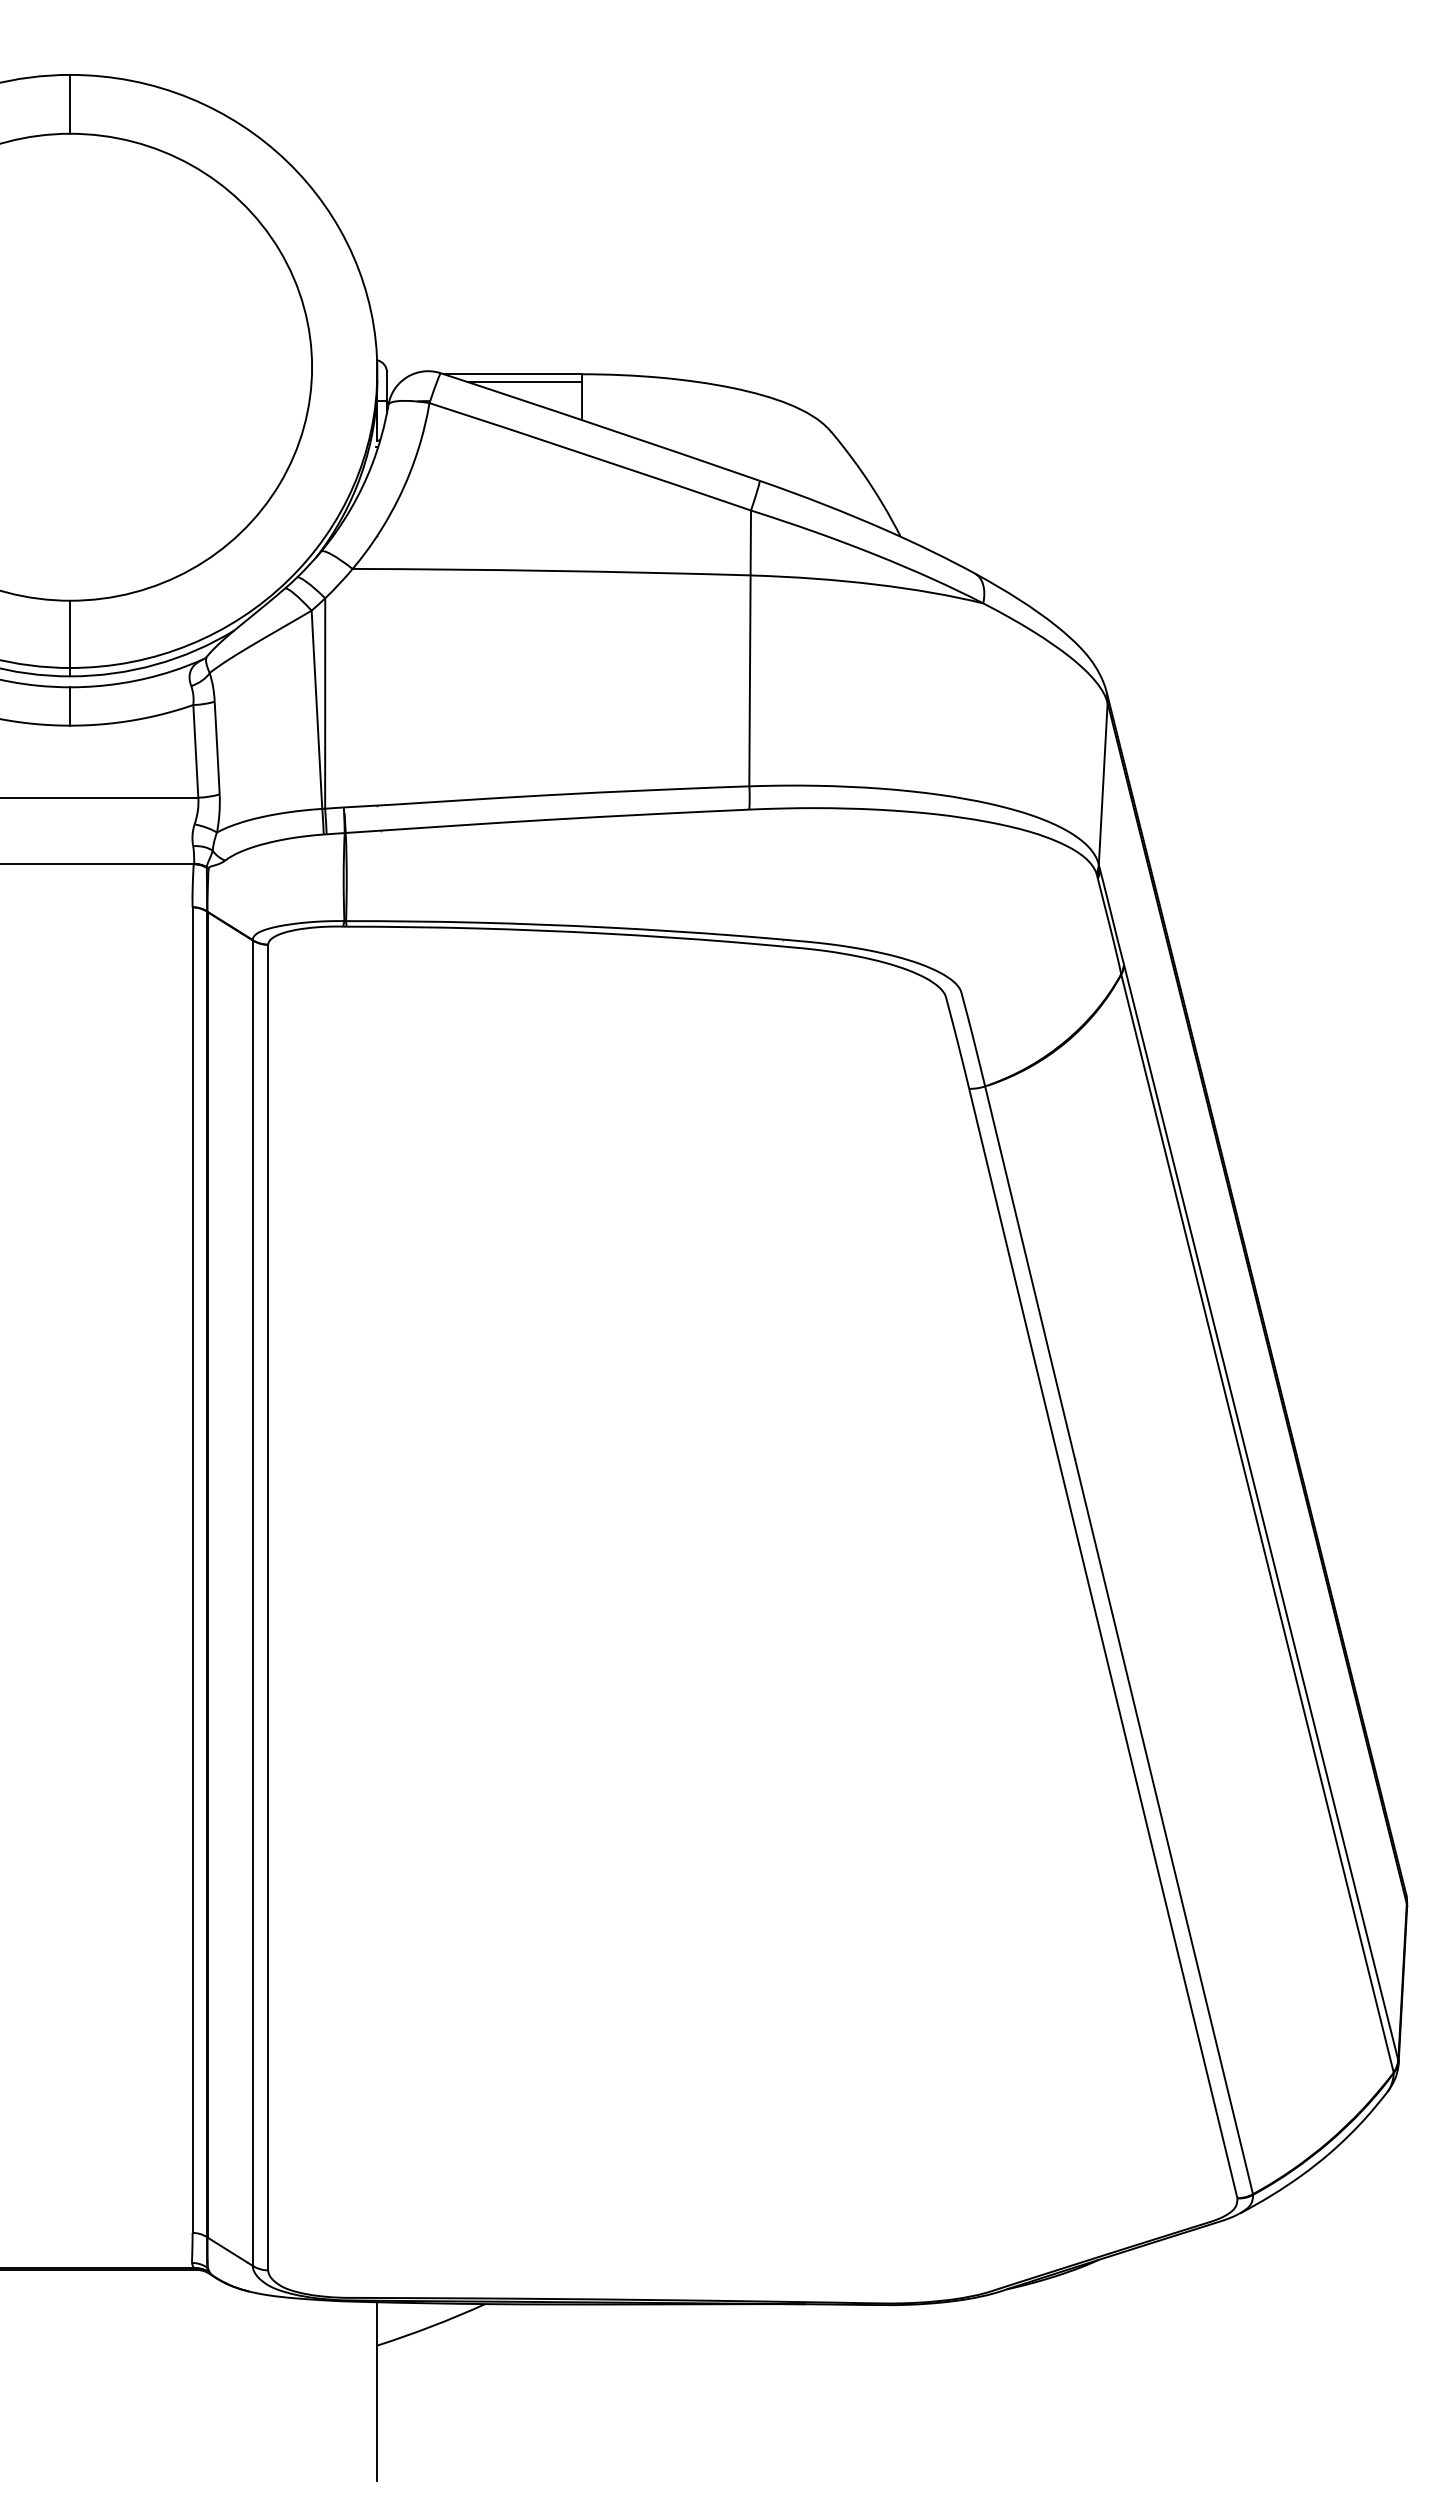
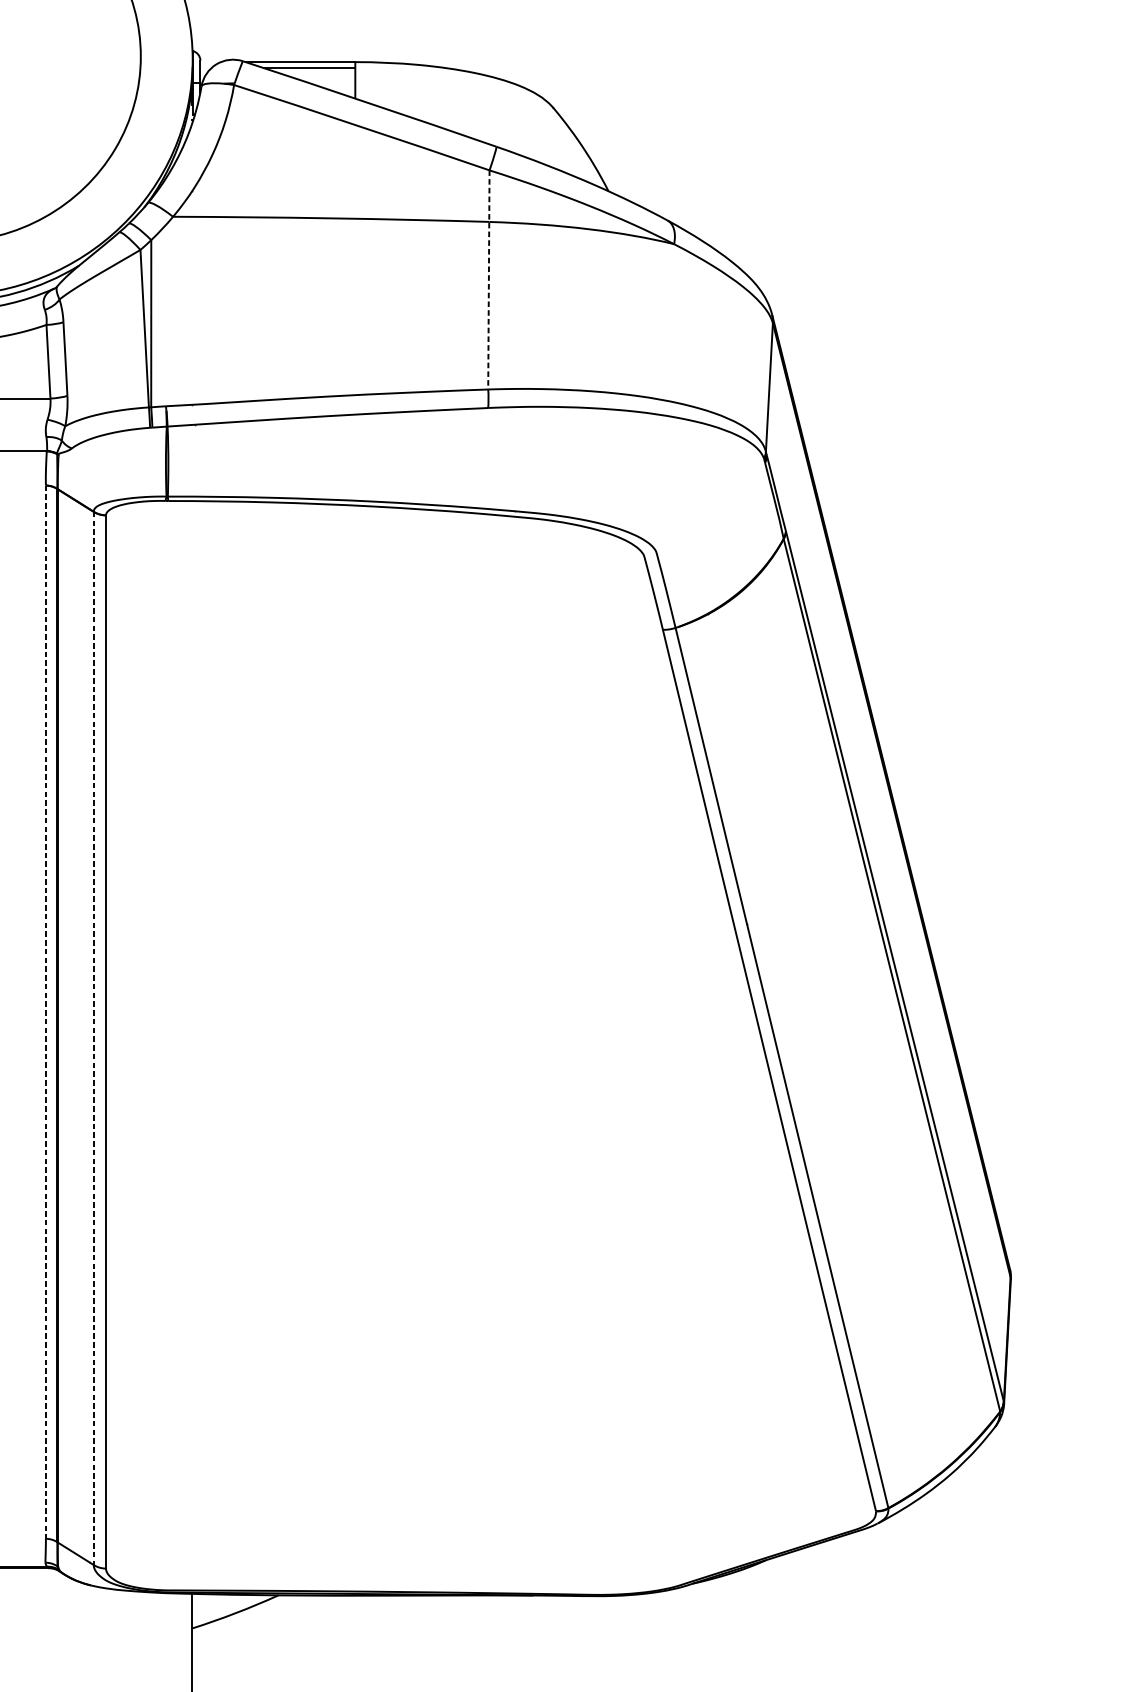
line: (750, 648) -> (489, 279), solid -> dashed
line: (192, 1570) -> (45, 1012), solid -> dashed
line: (252, 1603) -> (93, 1038), solid -> dashed

